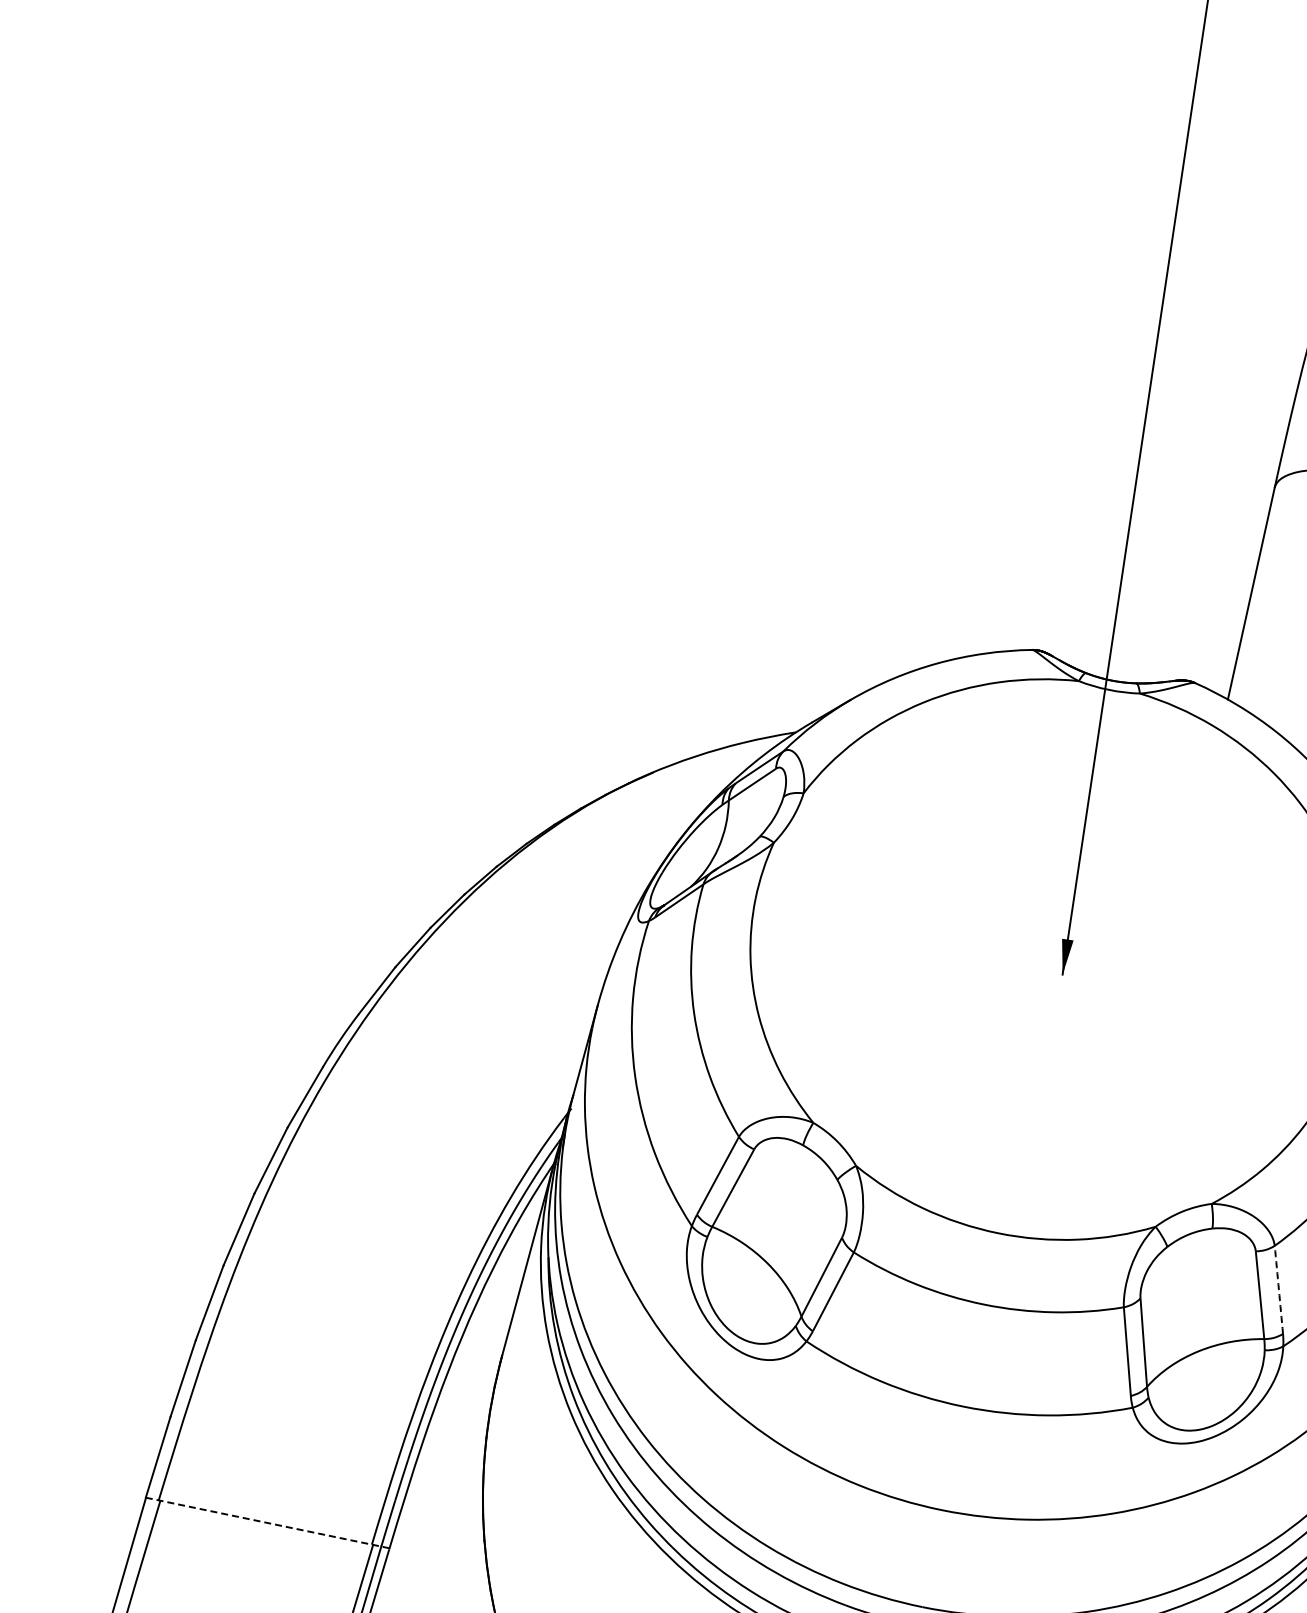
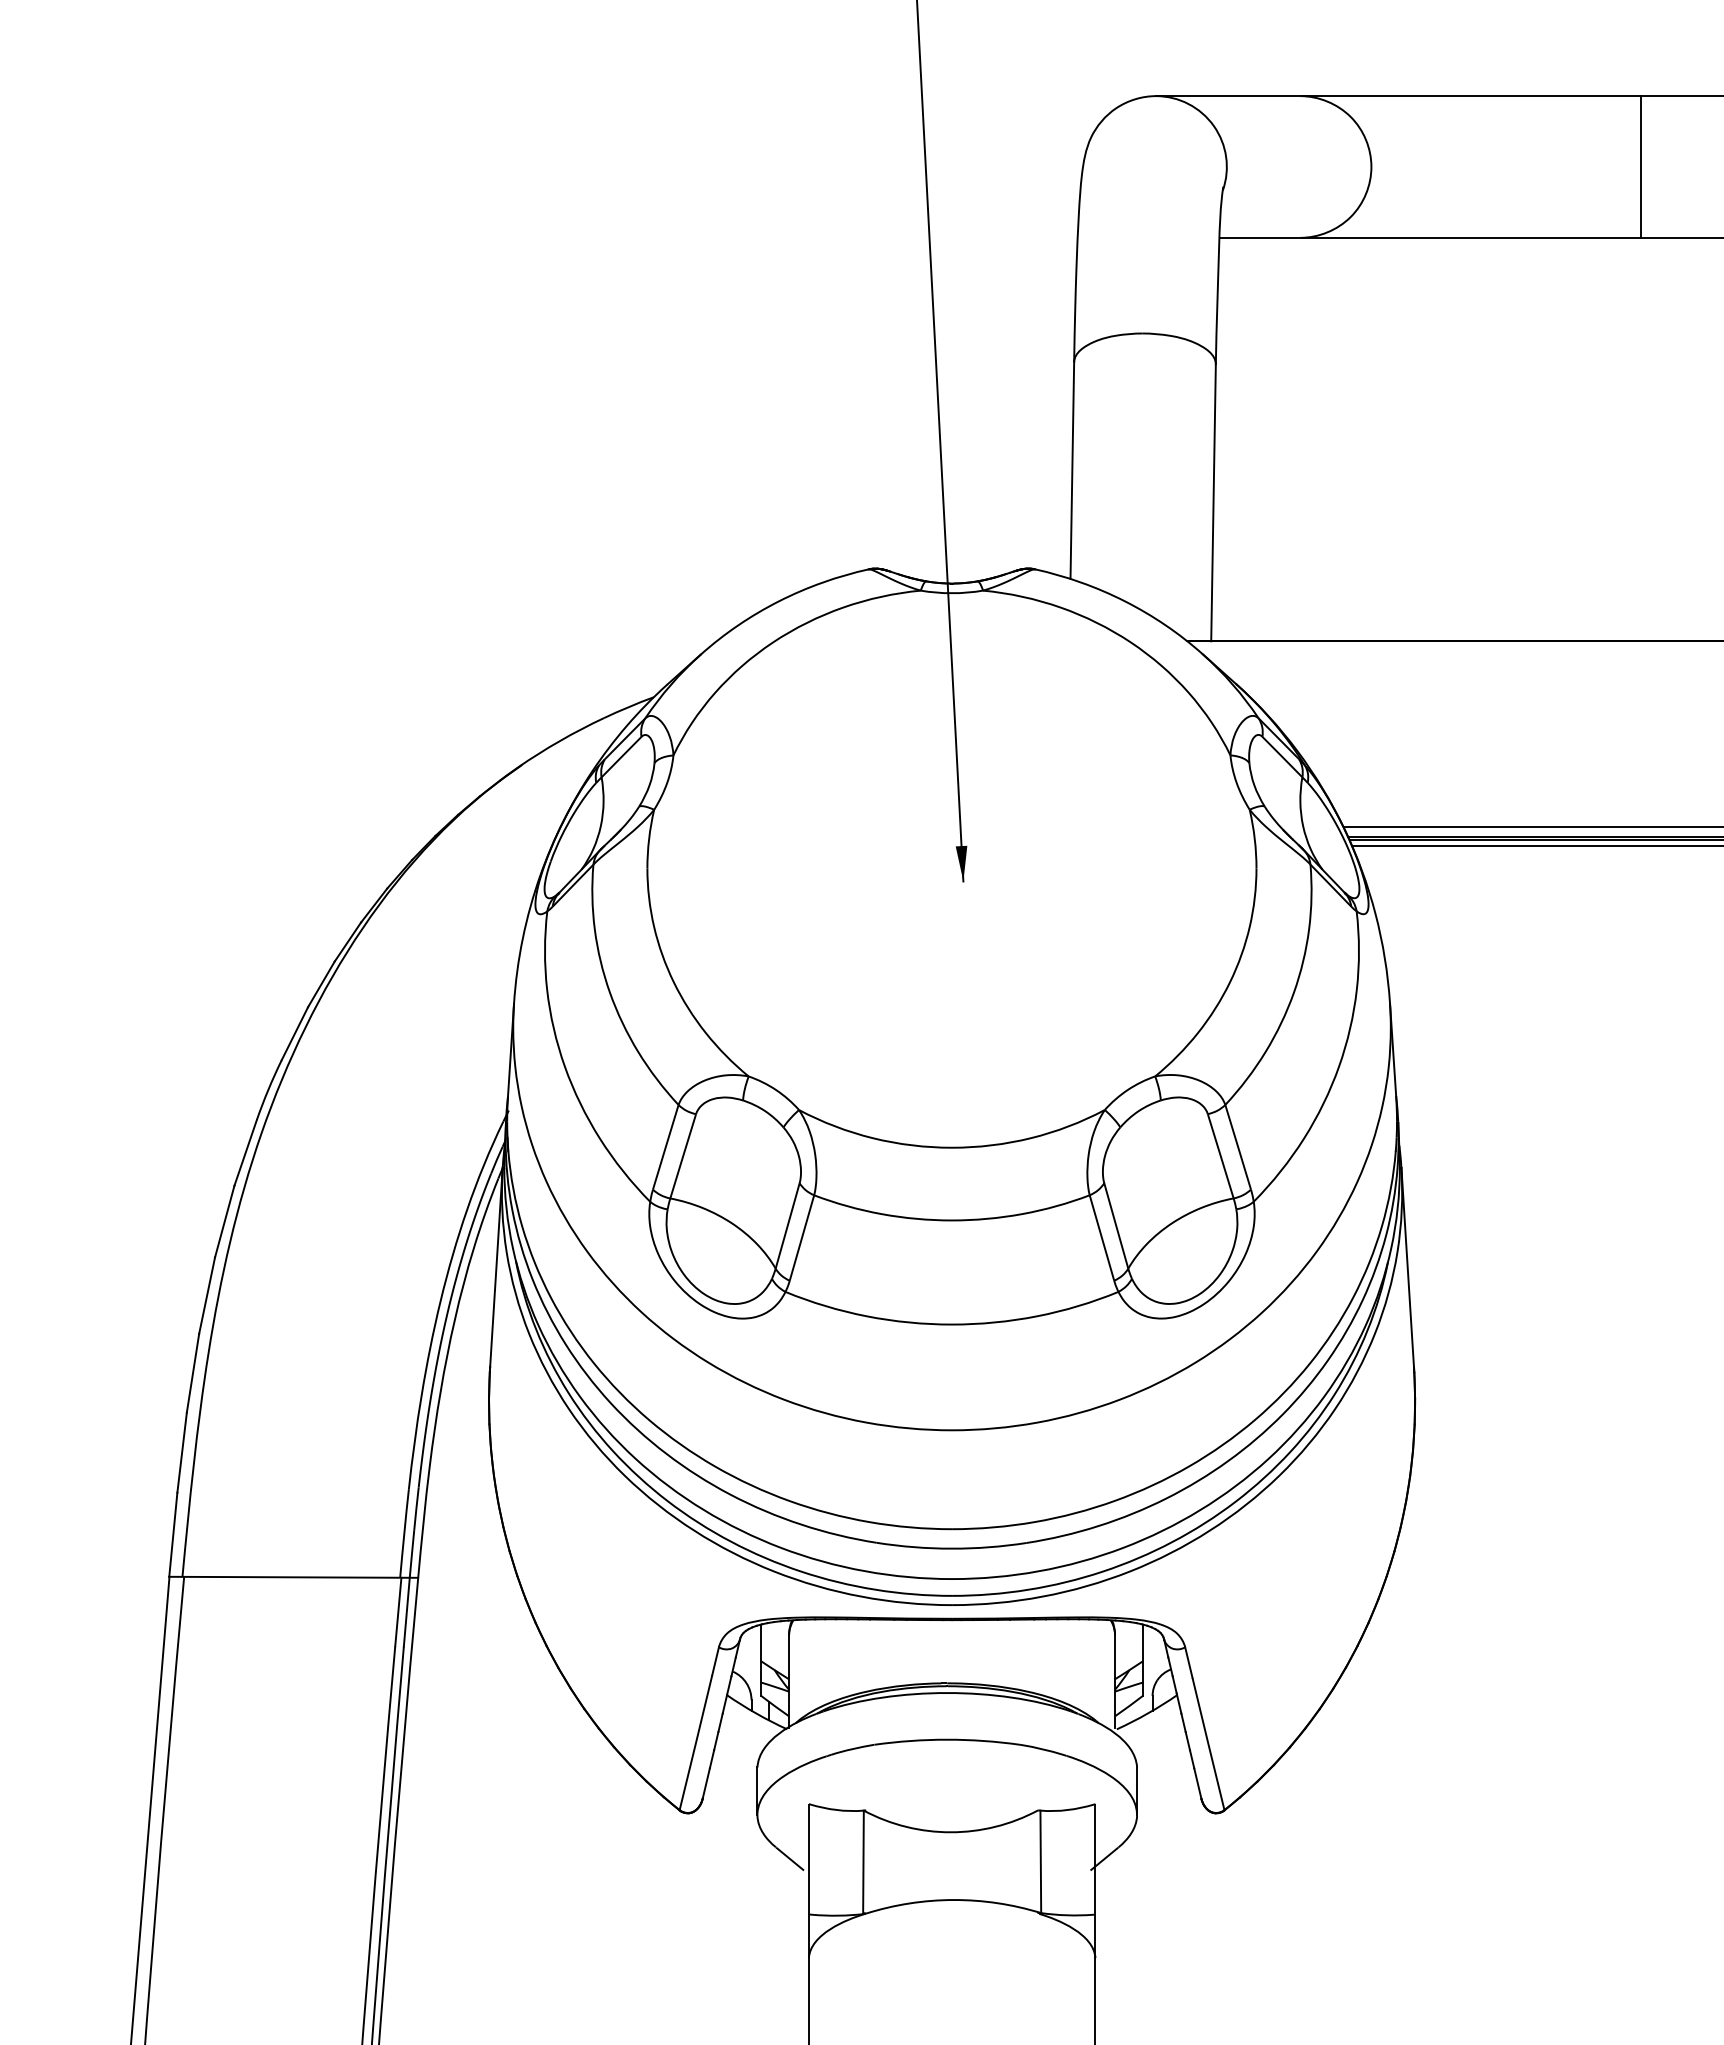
arc: (1279, 1290) -> (1238, 1147), dashed -> solid
line: (268, 1523) -> (294, 1577), dashed -> solid

